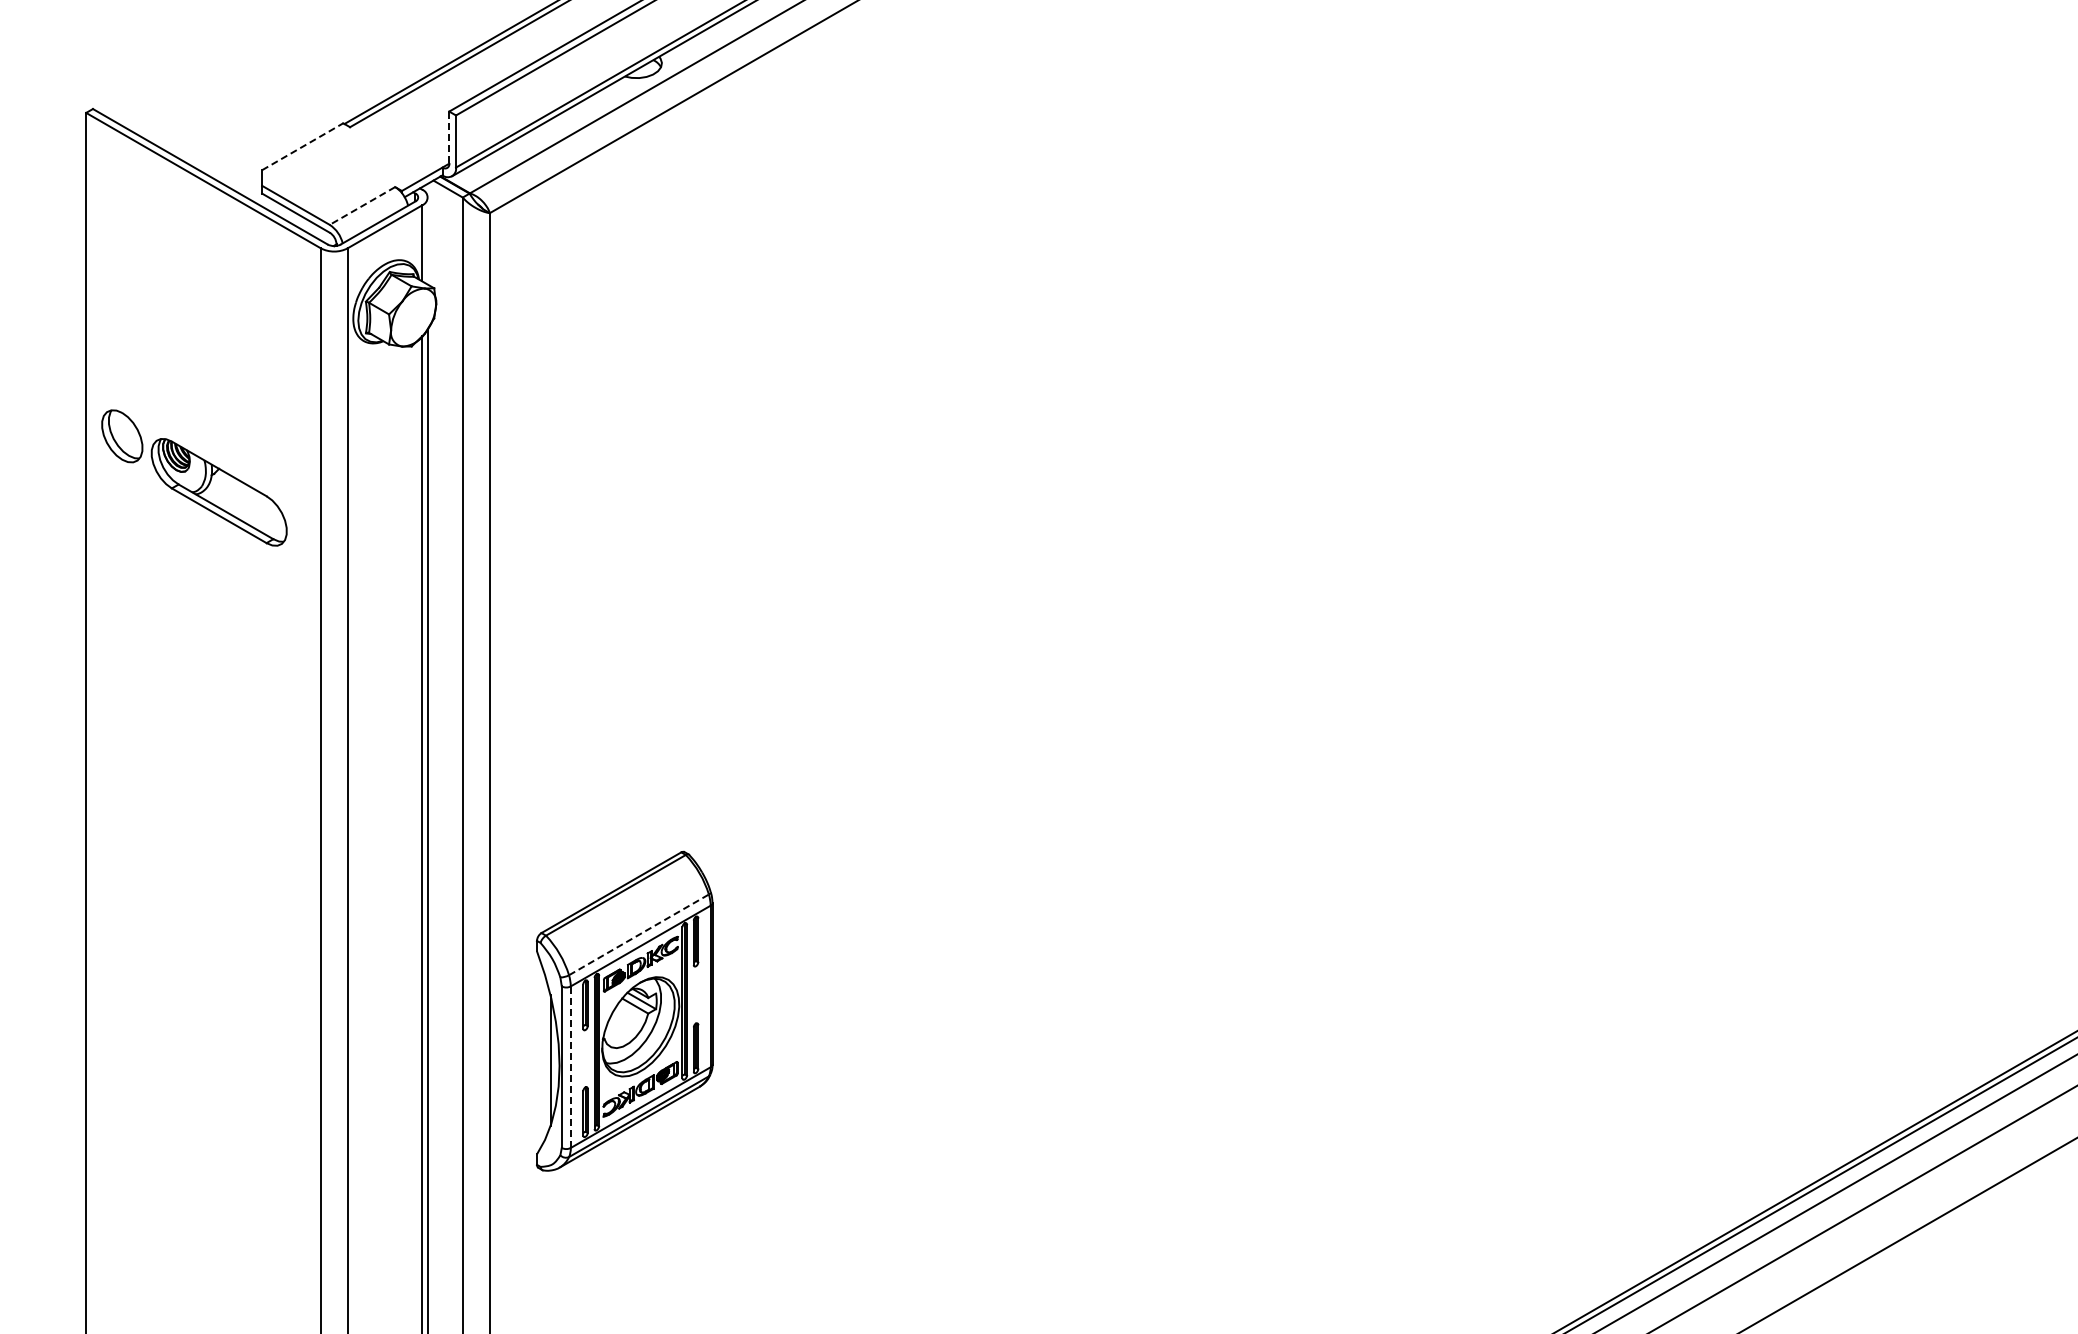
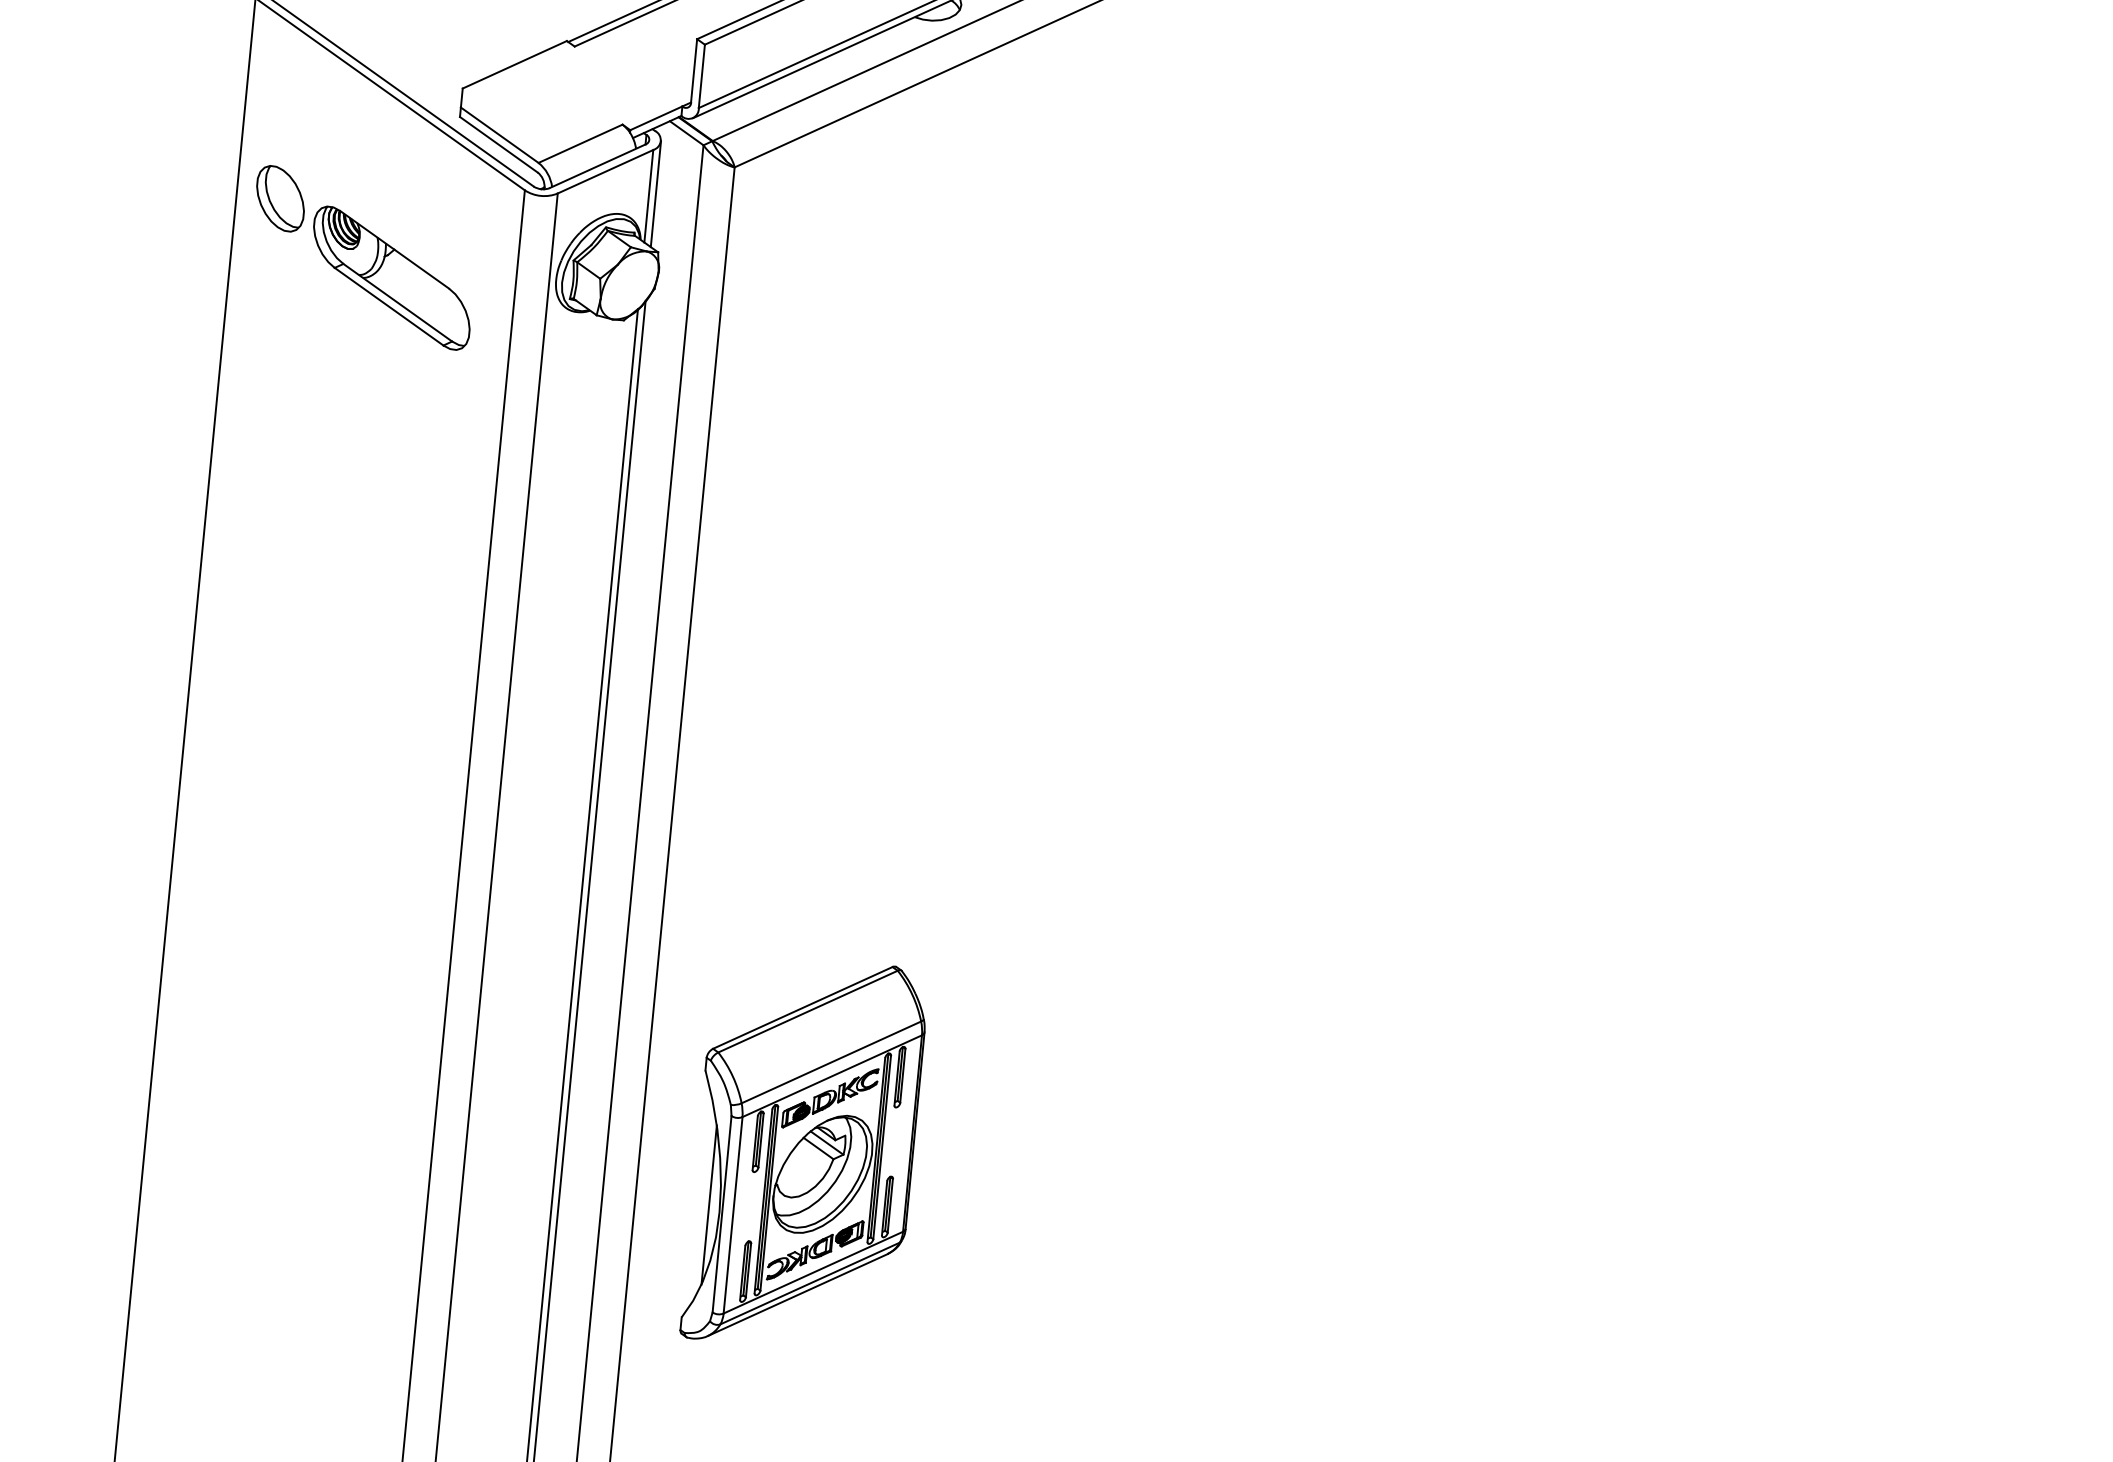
line: (449, 138) -> (694, 71), dashed -> solid
line: (302, 146) -> (514, 64), dashed -> solid
line: (362, 205) -> (580, 143), dashed -> solid
line: (427, 240) -> (655, 193), added
part: (194, 477) -> (363, 257), moved
line: (638, 934) -> (830, 1061), dashed -> solid
line: (570, 1067) -> (732, 1215), dashed -> solid

